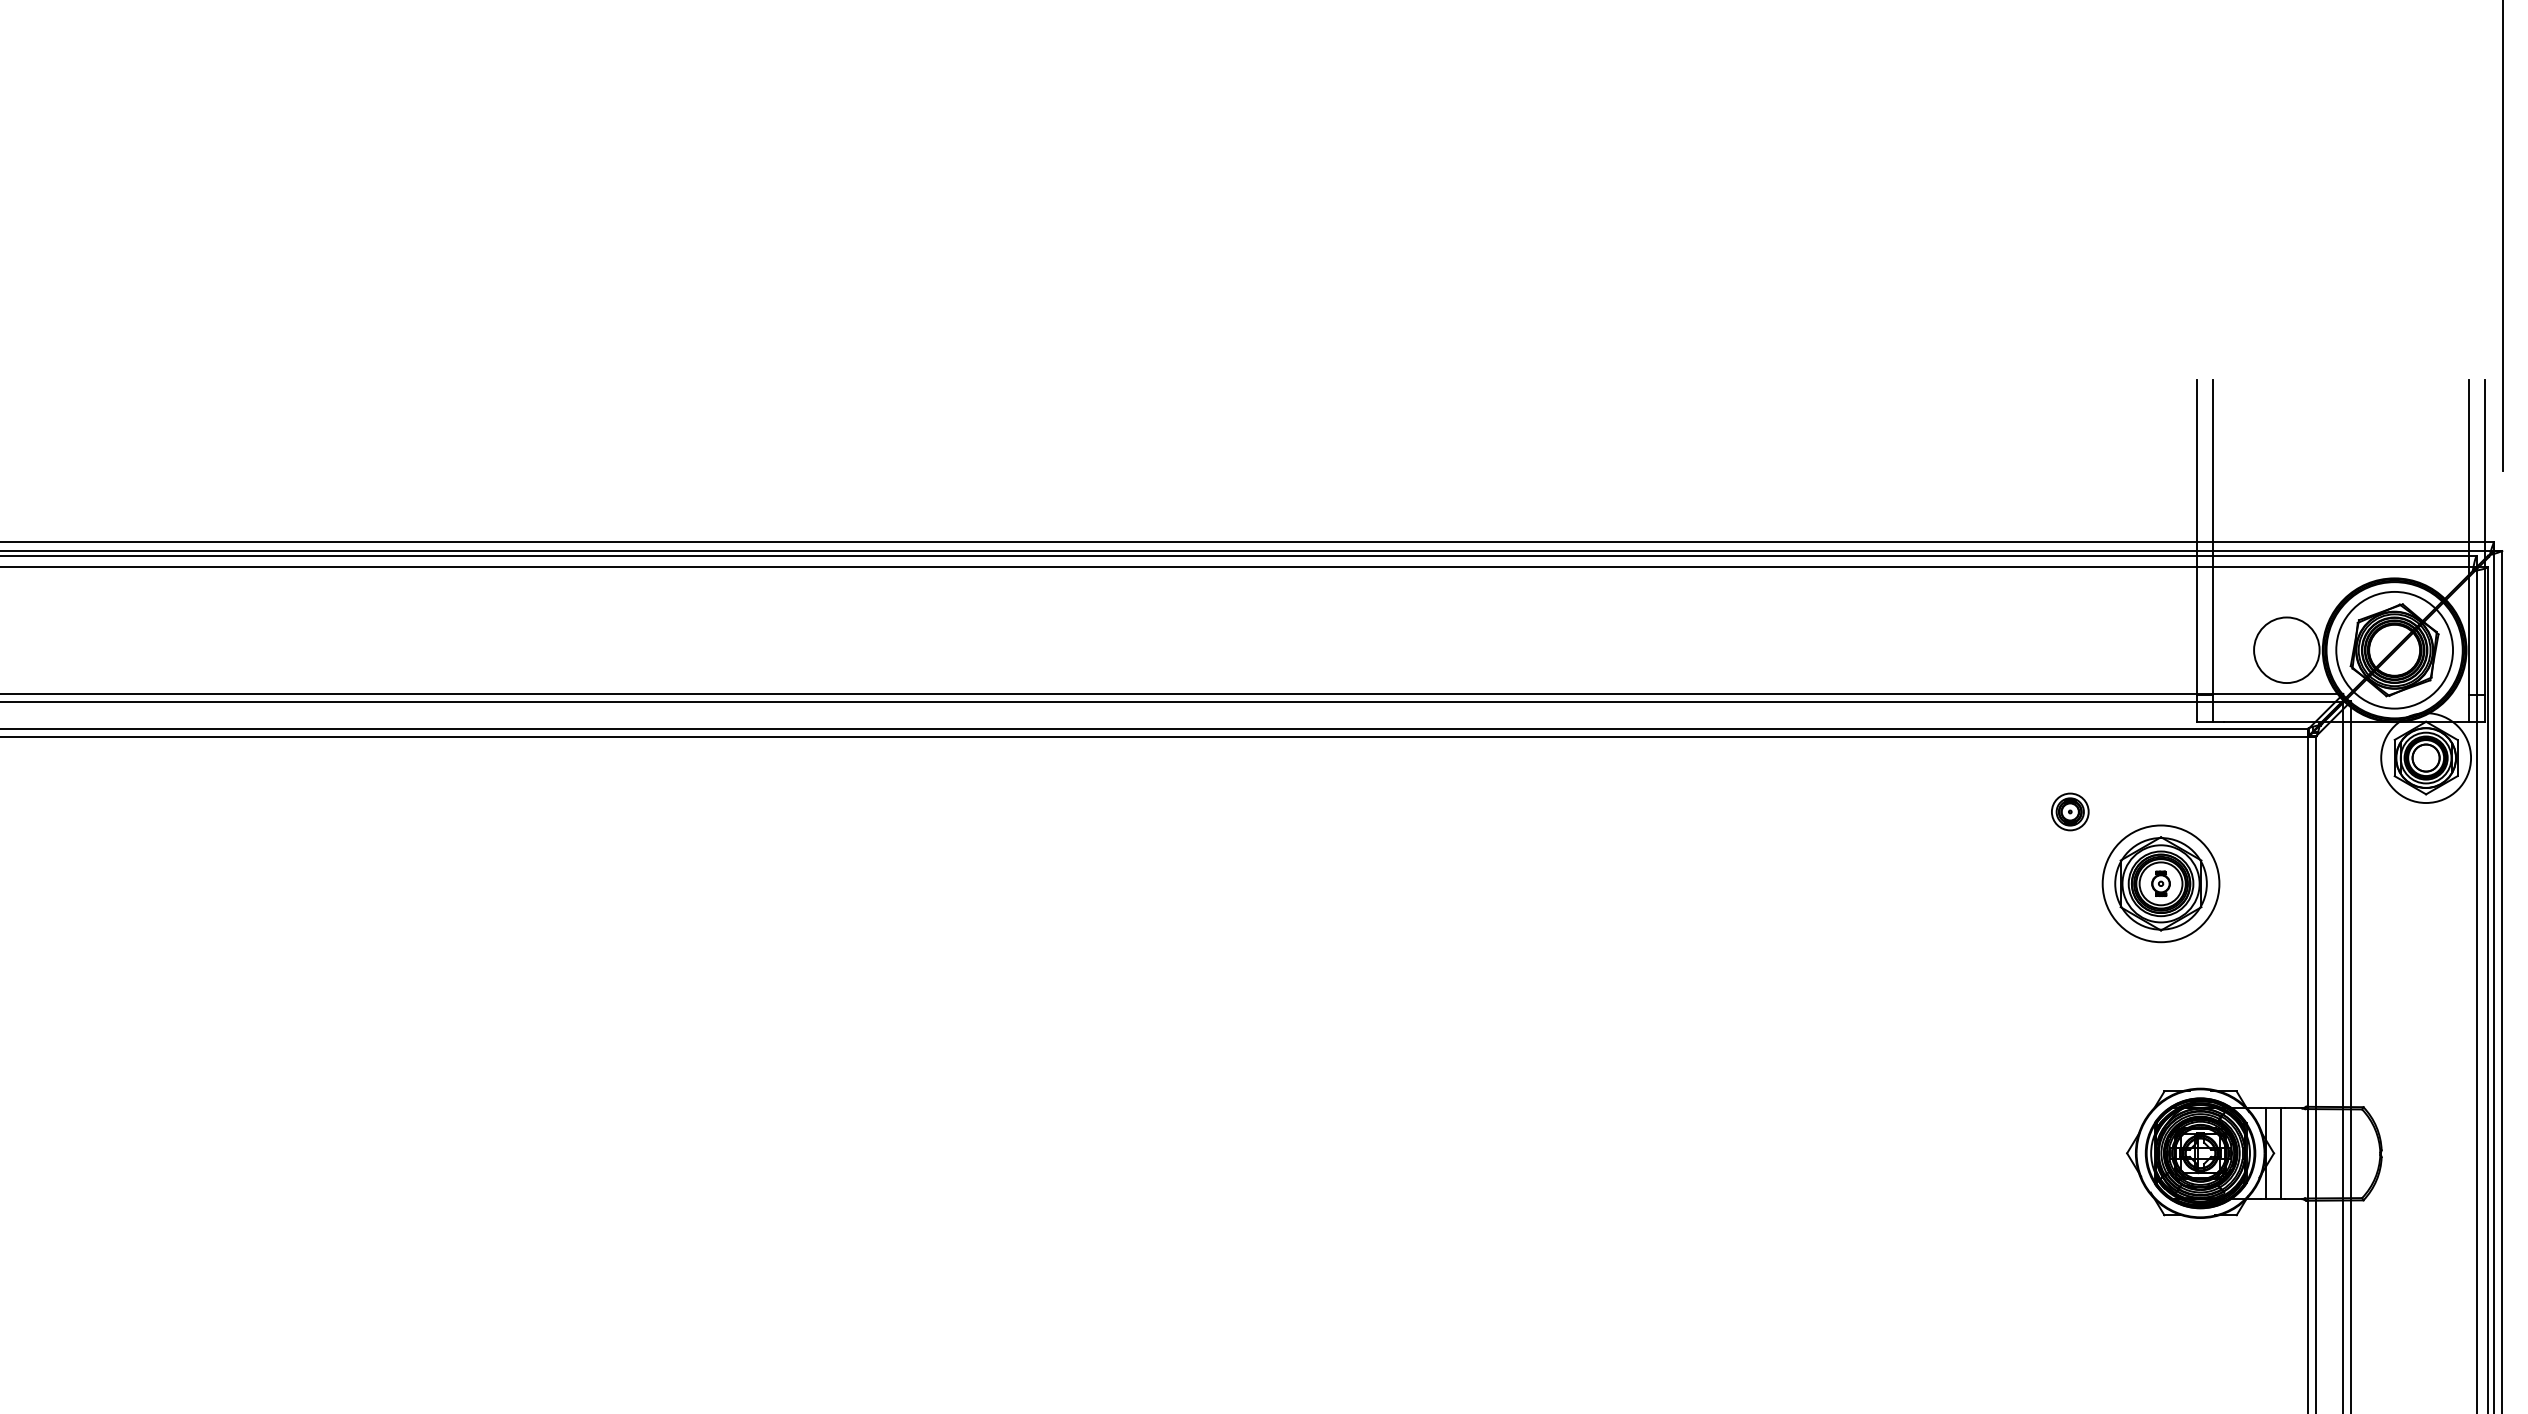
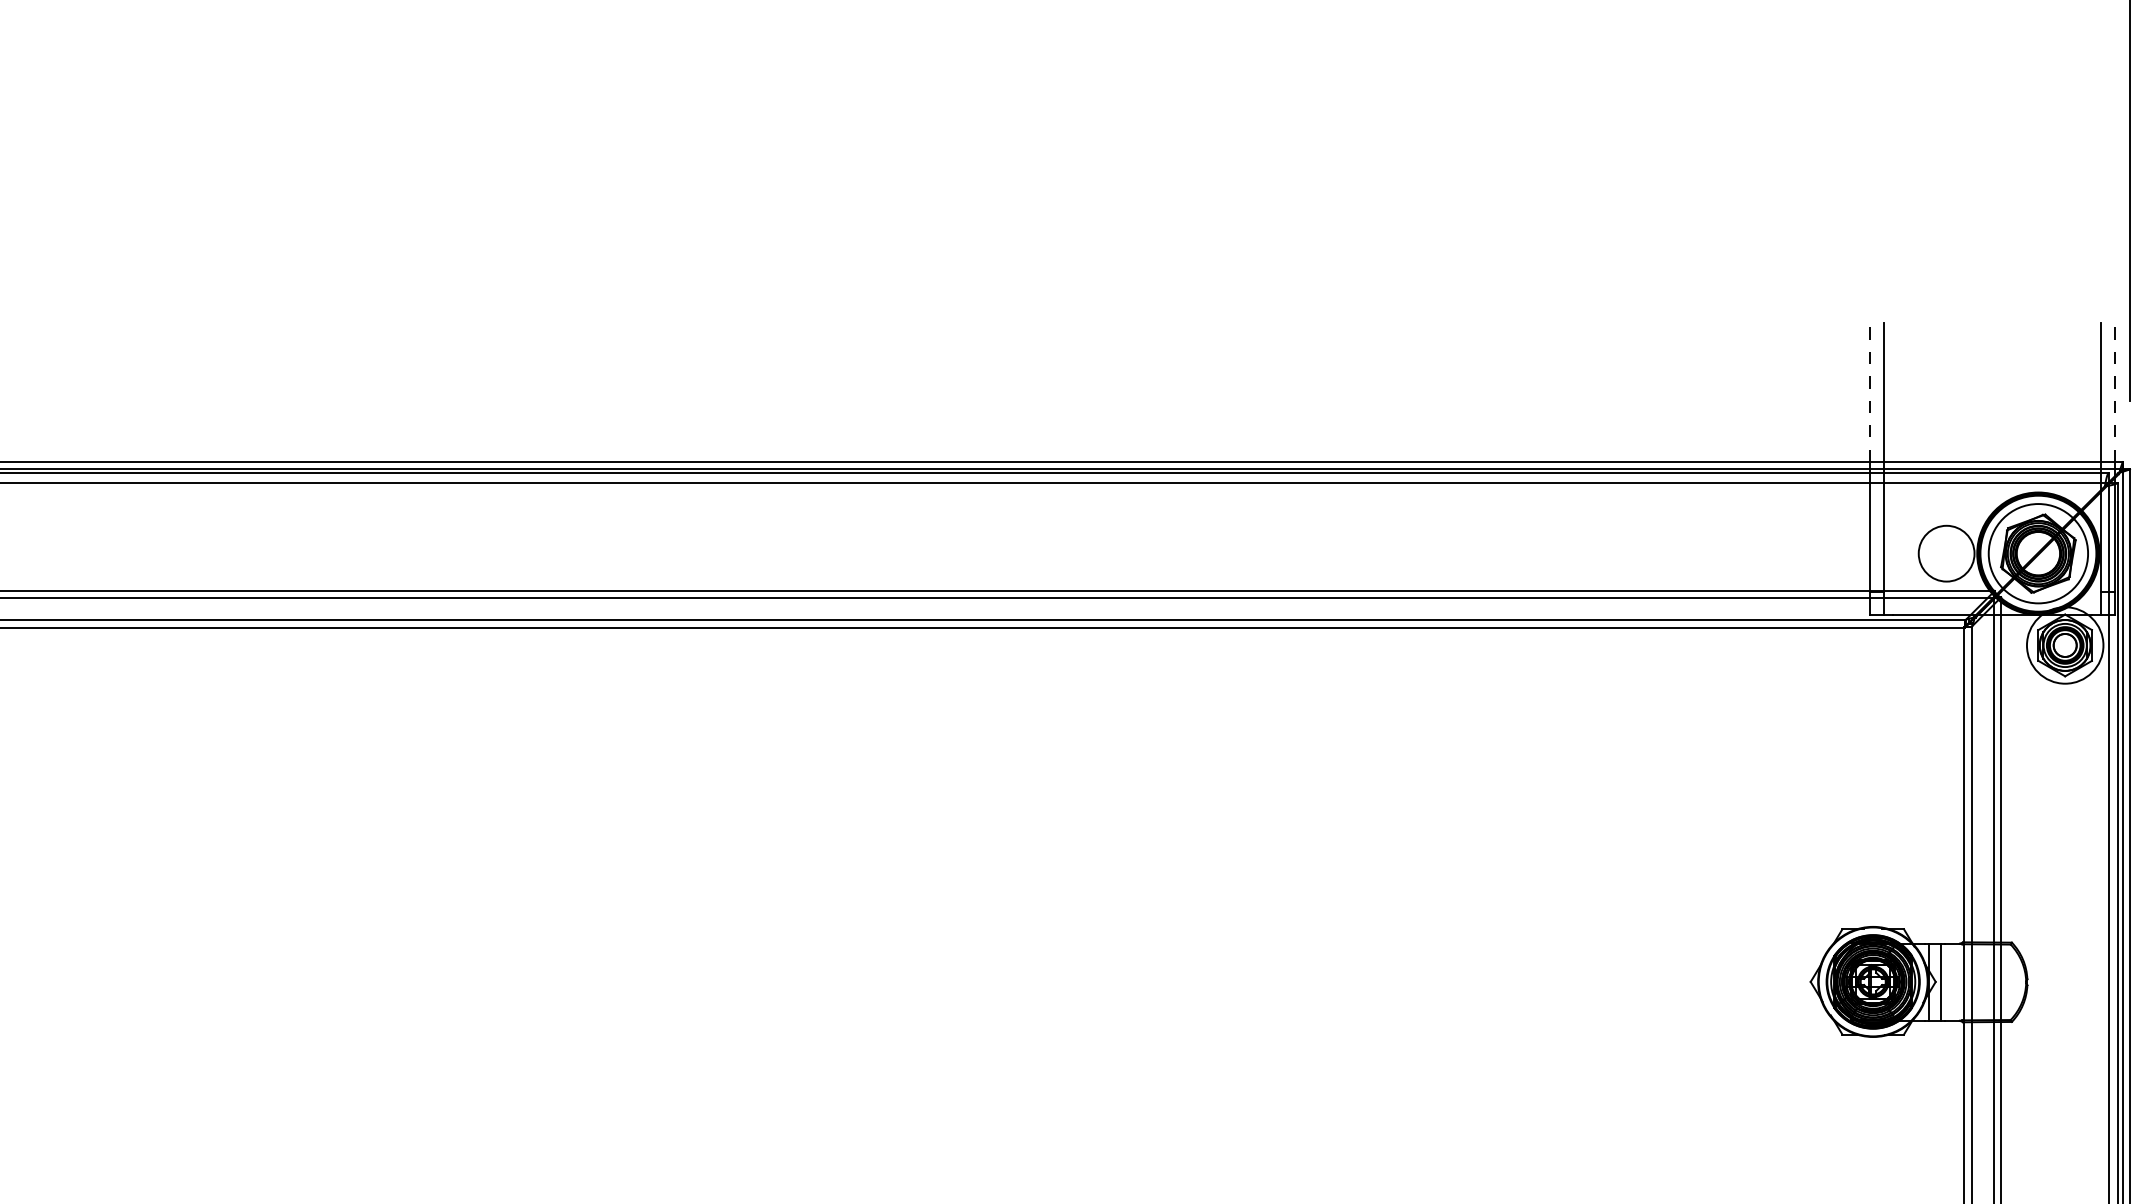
line: (2197, 460) -> (1870, 392), solid -> dashed
line: (2484, 460) -> (2114, 392), solid -> dashed
part: (2069, 810) -> (1761, 690), removed
part: (2160, 883) -> (1839, 752), removed

